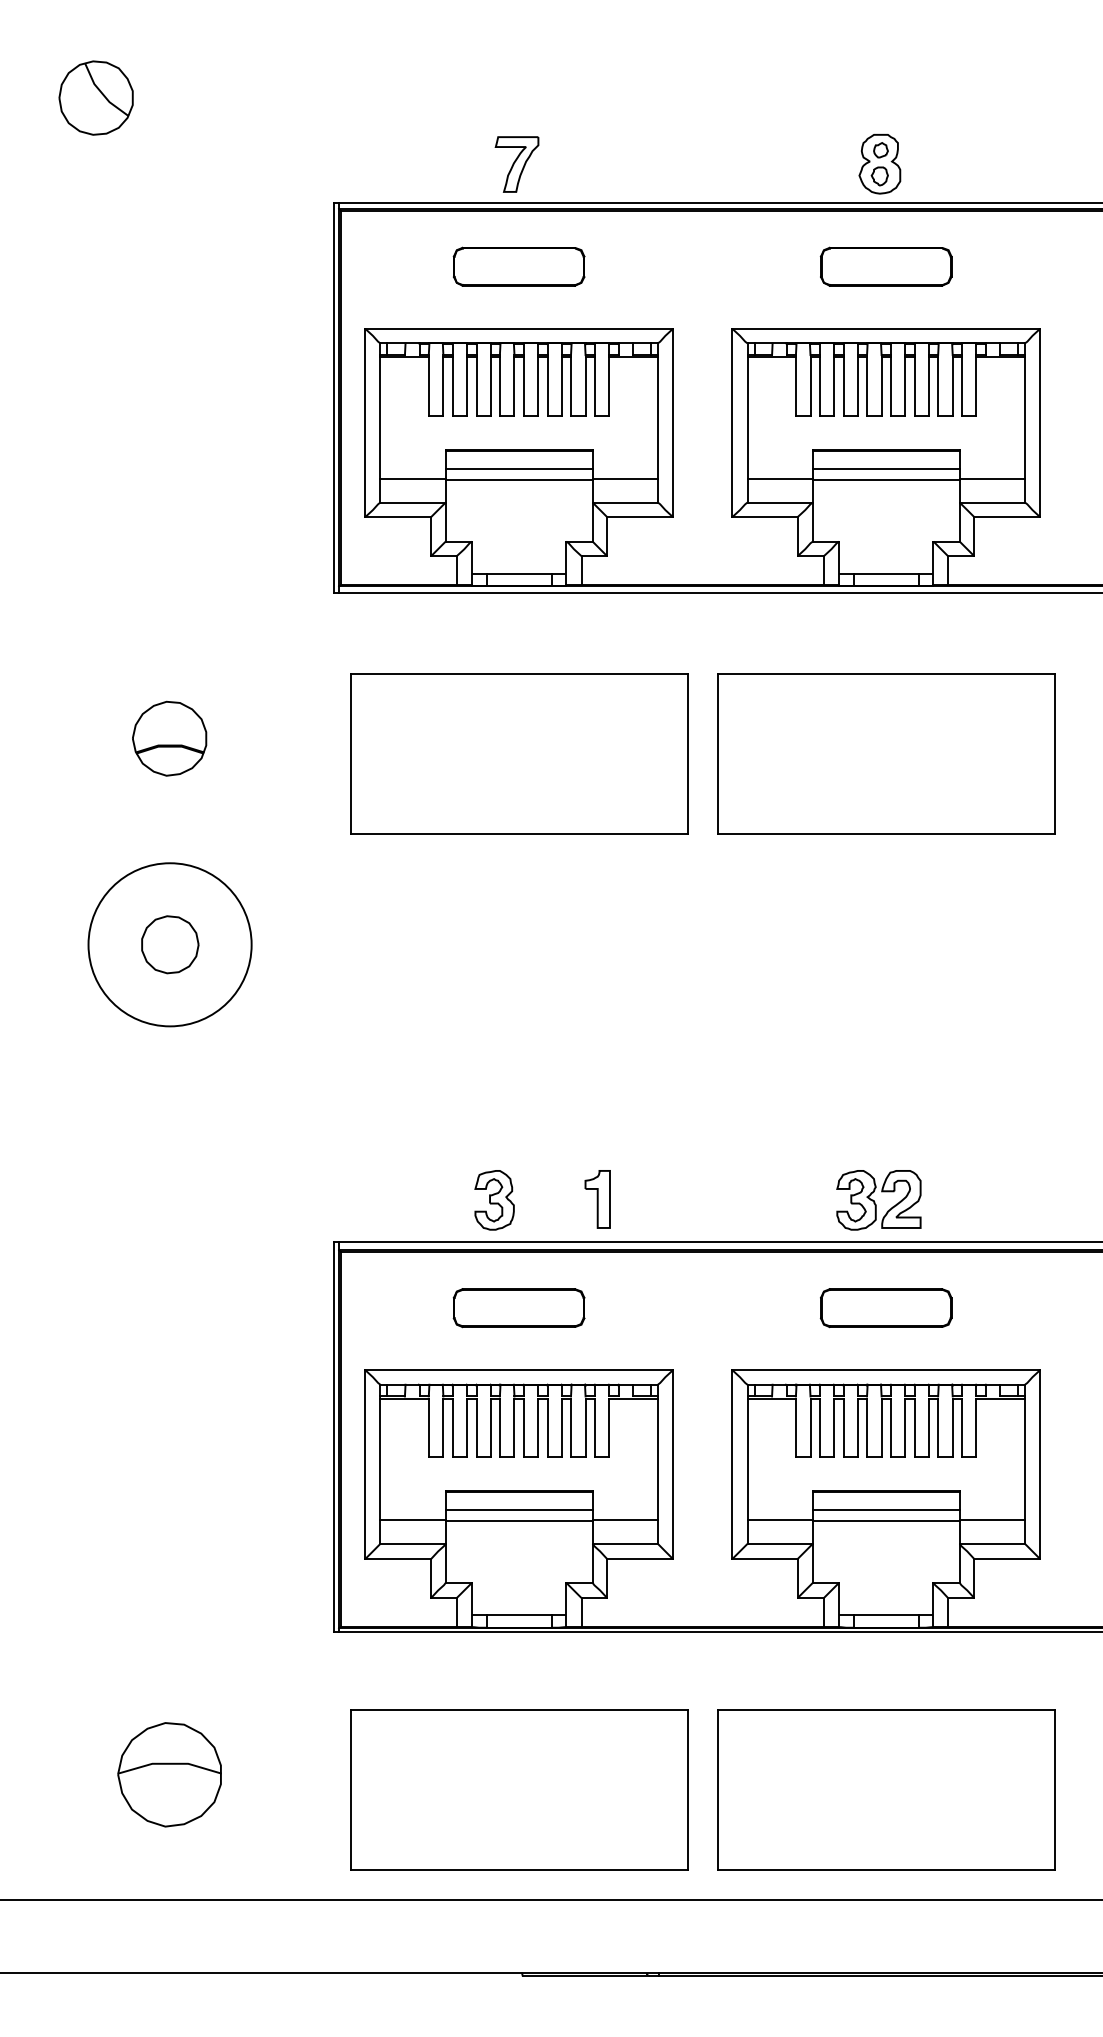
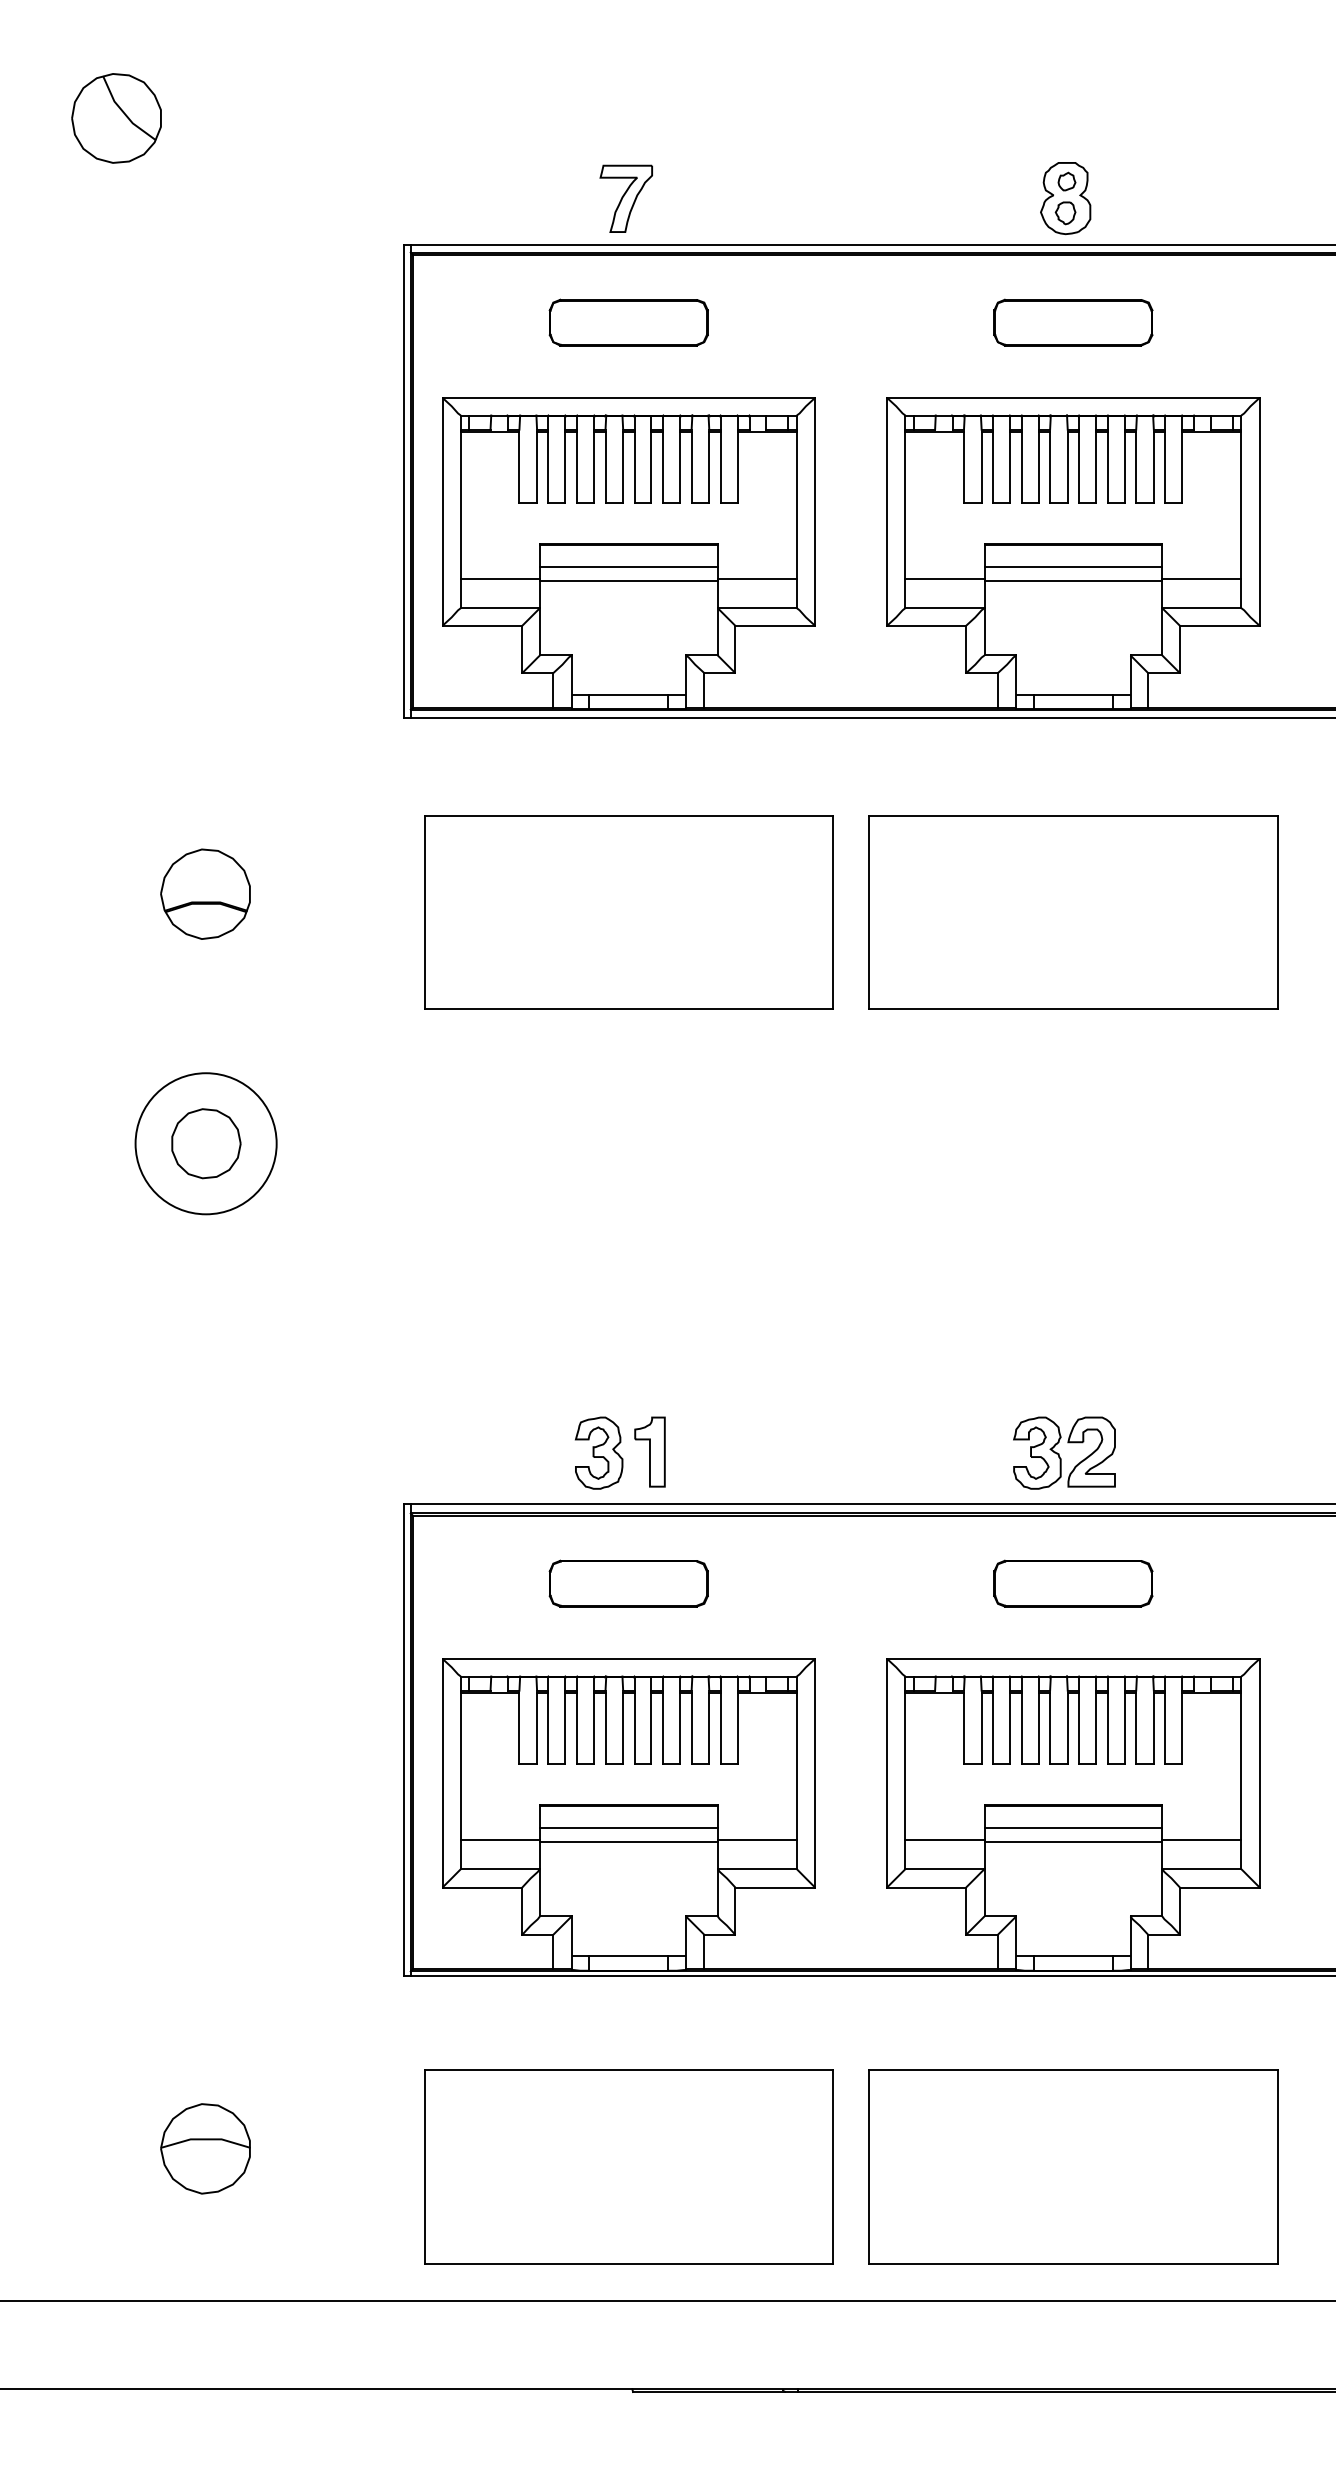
circle: (169, 944) -> (205, 1143), size x0.71
part: (597, 1198) -> (649, 1451), moved
part: (169, 1774) -> (205, 2148), size x0.71

